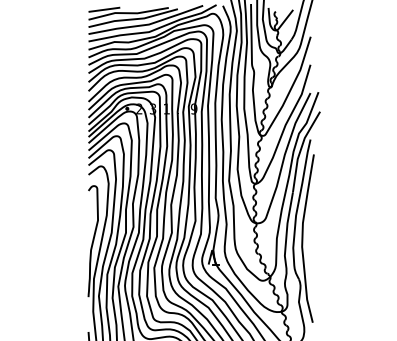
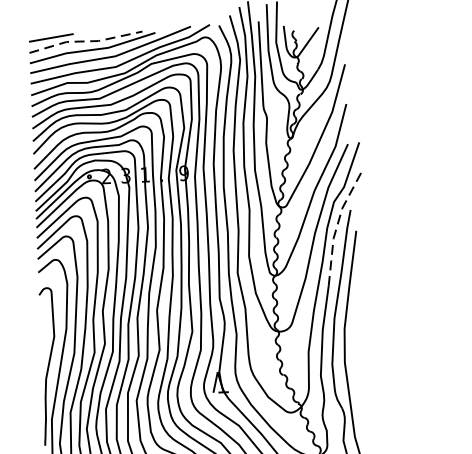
line: (128, 13) -> (85, 41), solid -> dashed
line: (300, 149) -> (336, 224), solid -> dashed

